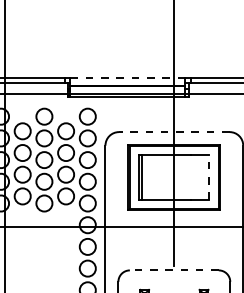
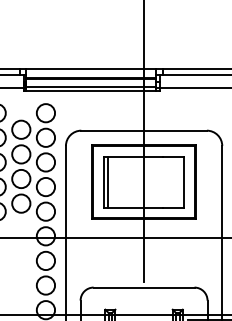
line: (128, 77) -> (92, 68), dashed -> solid
line: (173, 132) -> (143, 131), dashed -> solid
line: (209, 176) -> (183, 181), dashed -> solid
line: (173, 270) -> (143, 287), dashed -> solid

